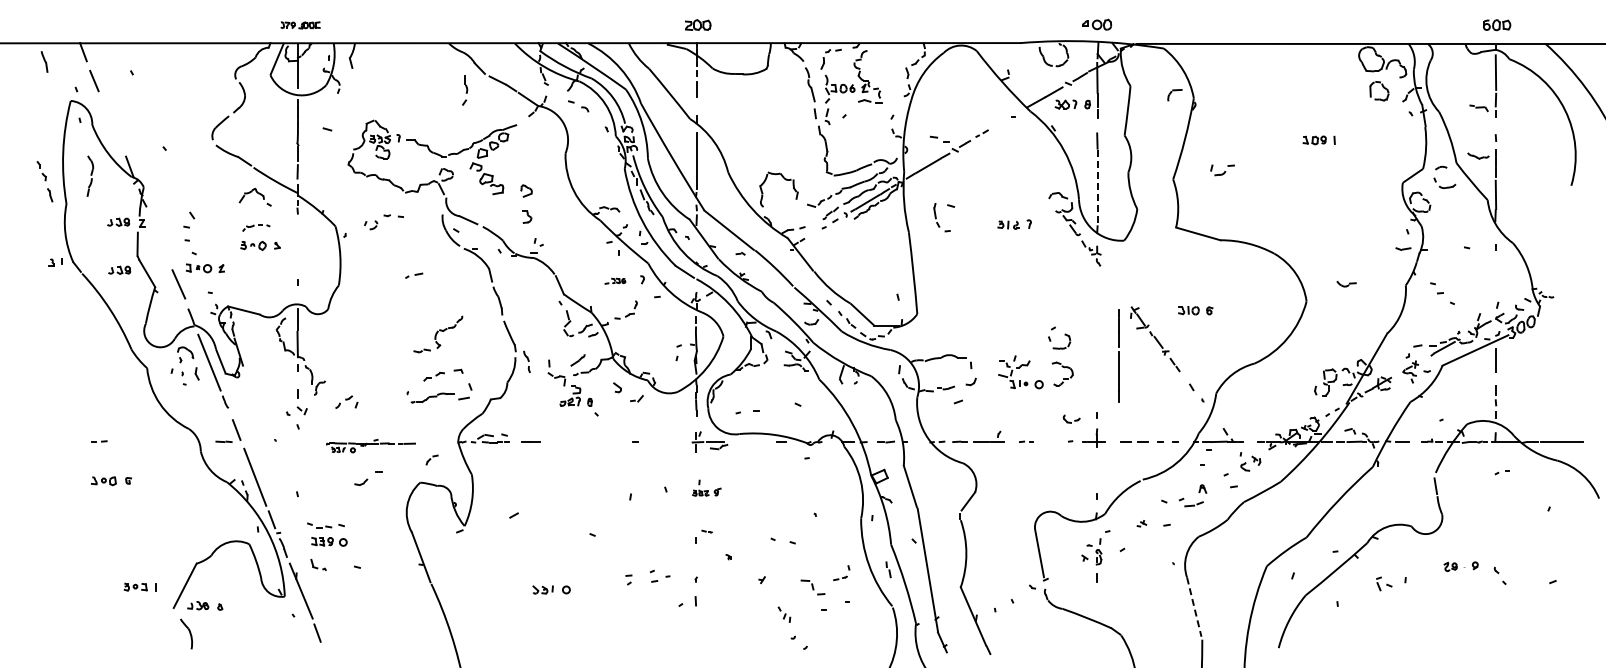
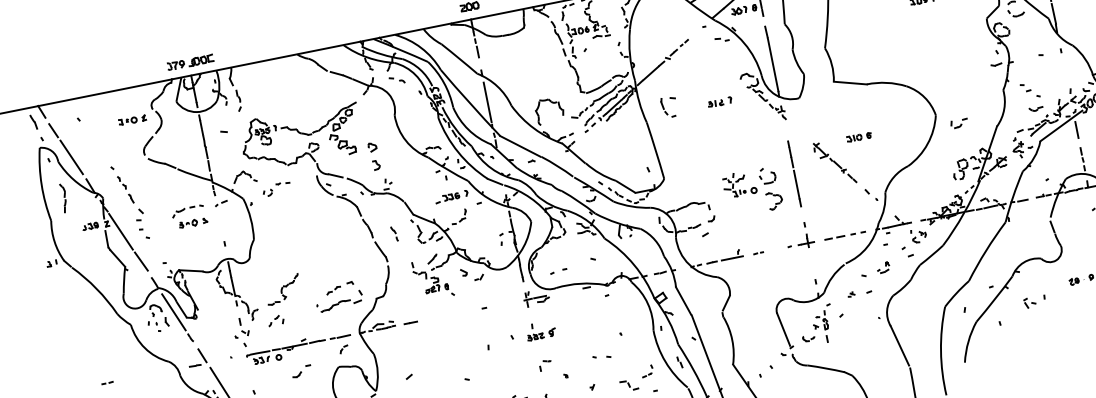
part: (300, 25) -> (190, 62), size x1.67
part: (44, 61) -> (33, 121), moved
part: (465, 90) -> (238, 100), moved
line: (111, 122) -> (71, 157), added
part: (939, 138) -> (721, 39), moved
part: (1222, 170) -> (959, 123), moved
part: (44, 181) -> (125, 189), moved
line: (1097, 187) -> (773, 64), dashed -> solid
part: (254, 197) -> (244, 177), moved
part: (256, 227) -> (187, 210), size x1.67
line: (158, 237) -> (120, 231), added
part: (205, 268) -> (132, 120), moved
part: (119, 269) -> (97, 259), removed
part: (414, 275) -> (221, 203), moved
part: (615, 281) -> (447, 198), size x1.67
part: (1346, 284) -> (1036, 109), moved
part: (438, 334) -> (283, 289), moved
line: (1118, 355) -> (794, 173), moved
part: (526, 361) -> (394, 233), moved
part: (1020, 372) -> (739, 184), moved
part: (1071, 418) -> (808, 337), moved
part: (370, 445) -> (298, 347), size x1.67
part: (706, 487) -> (540, 330), size x1.43
part: (1193, 495) -> (883, 267), size x0.62
line: (1194, 607) -> (900, 345), dashed -> solid

